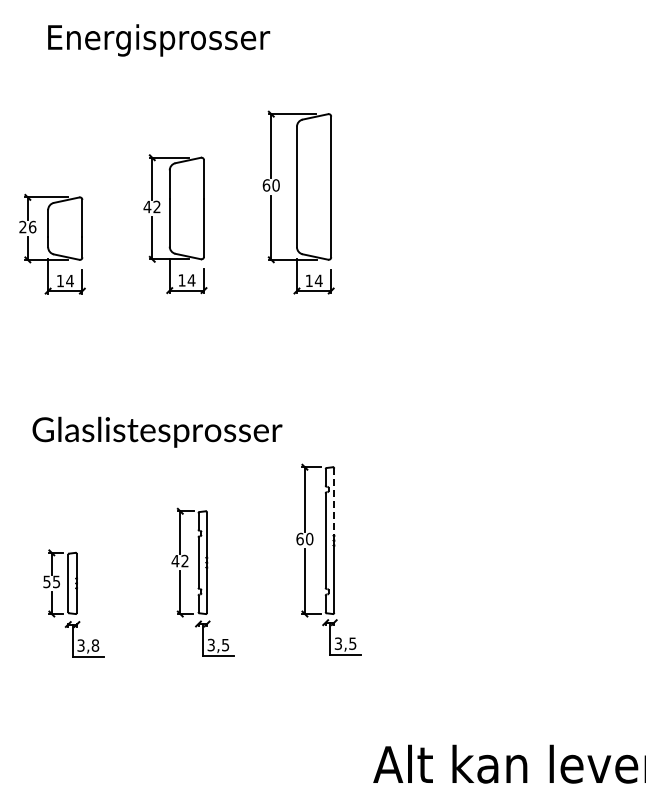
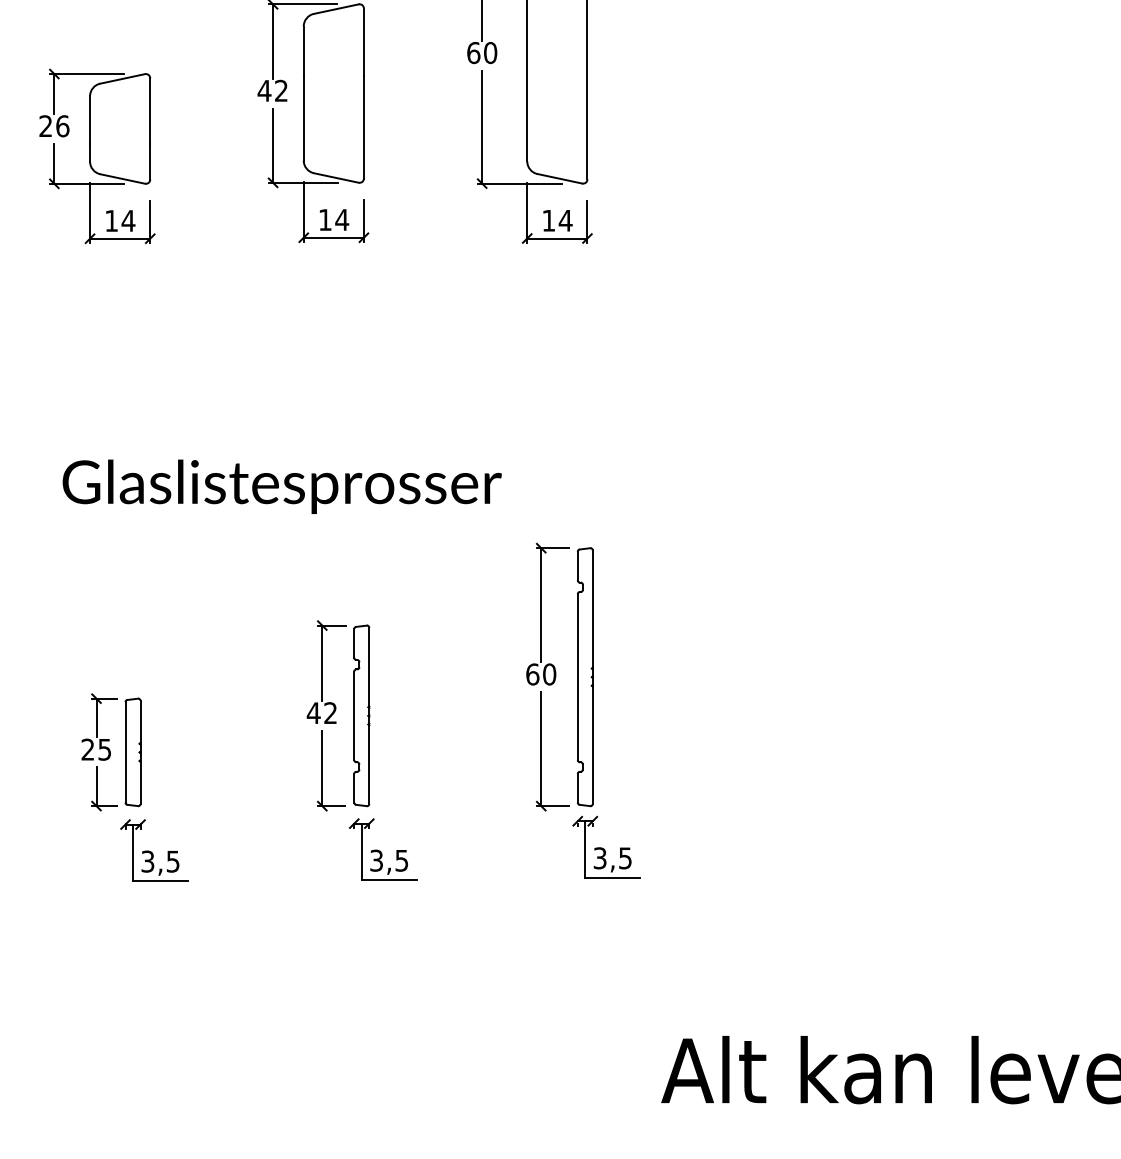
line: (334, 502) -> (593, 610), dashed -> solid
text: (46, 581) -> (87, 748), 55 -> 25
text: (95, 645) -> (173, 861), 3,8 -> 3,5

